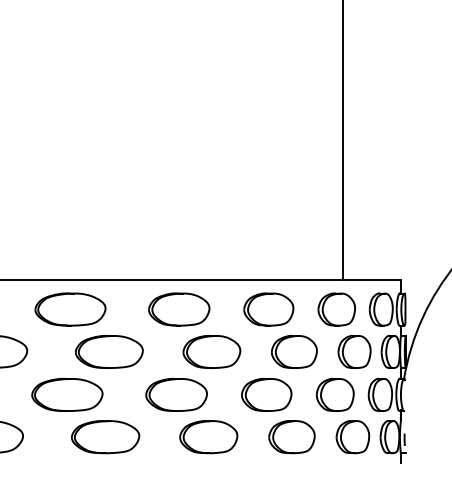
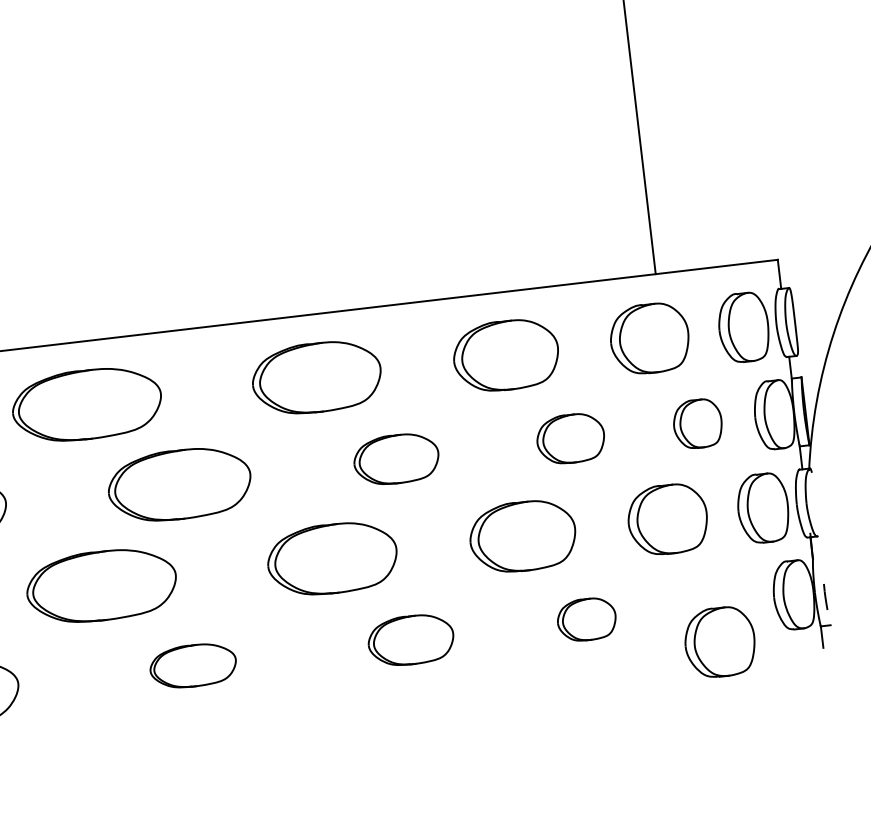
part: (211, 351) -> (395, 458), size x0.7
part: (294, 351) -> (570, 437), size x0.7
part: (354, 351) -> (697, 422), size x0.7
part: (105, 437) -> (192, 666), size x0.6
part: (208, 437) -> (410, 640), size x0.7
part: (291, 437) -> (585, 620), size x0.6
part: (352, 437) -> (719, 643), moved

